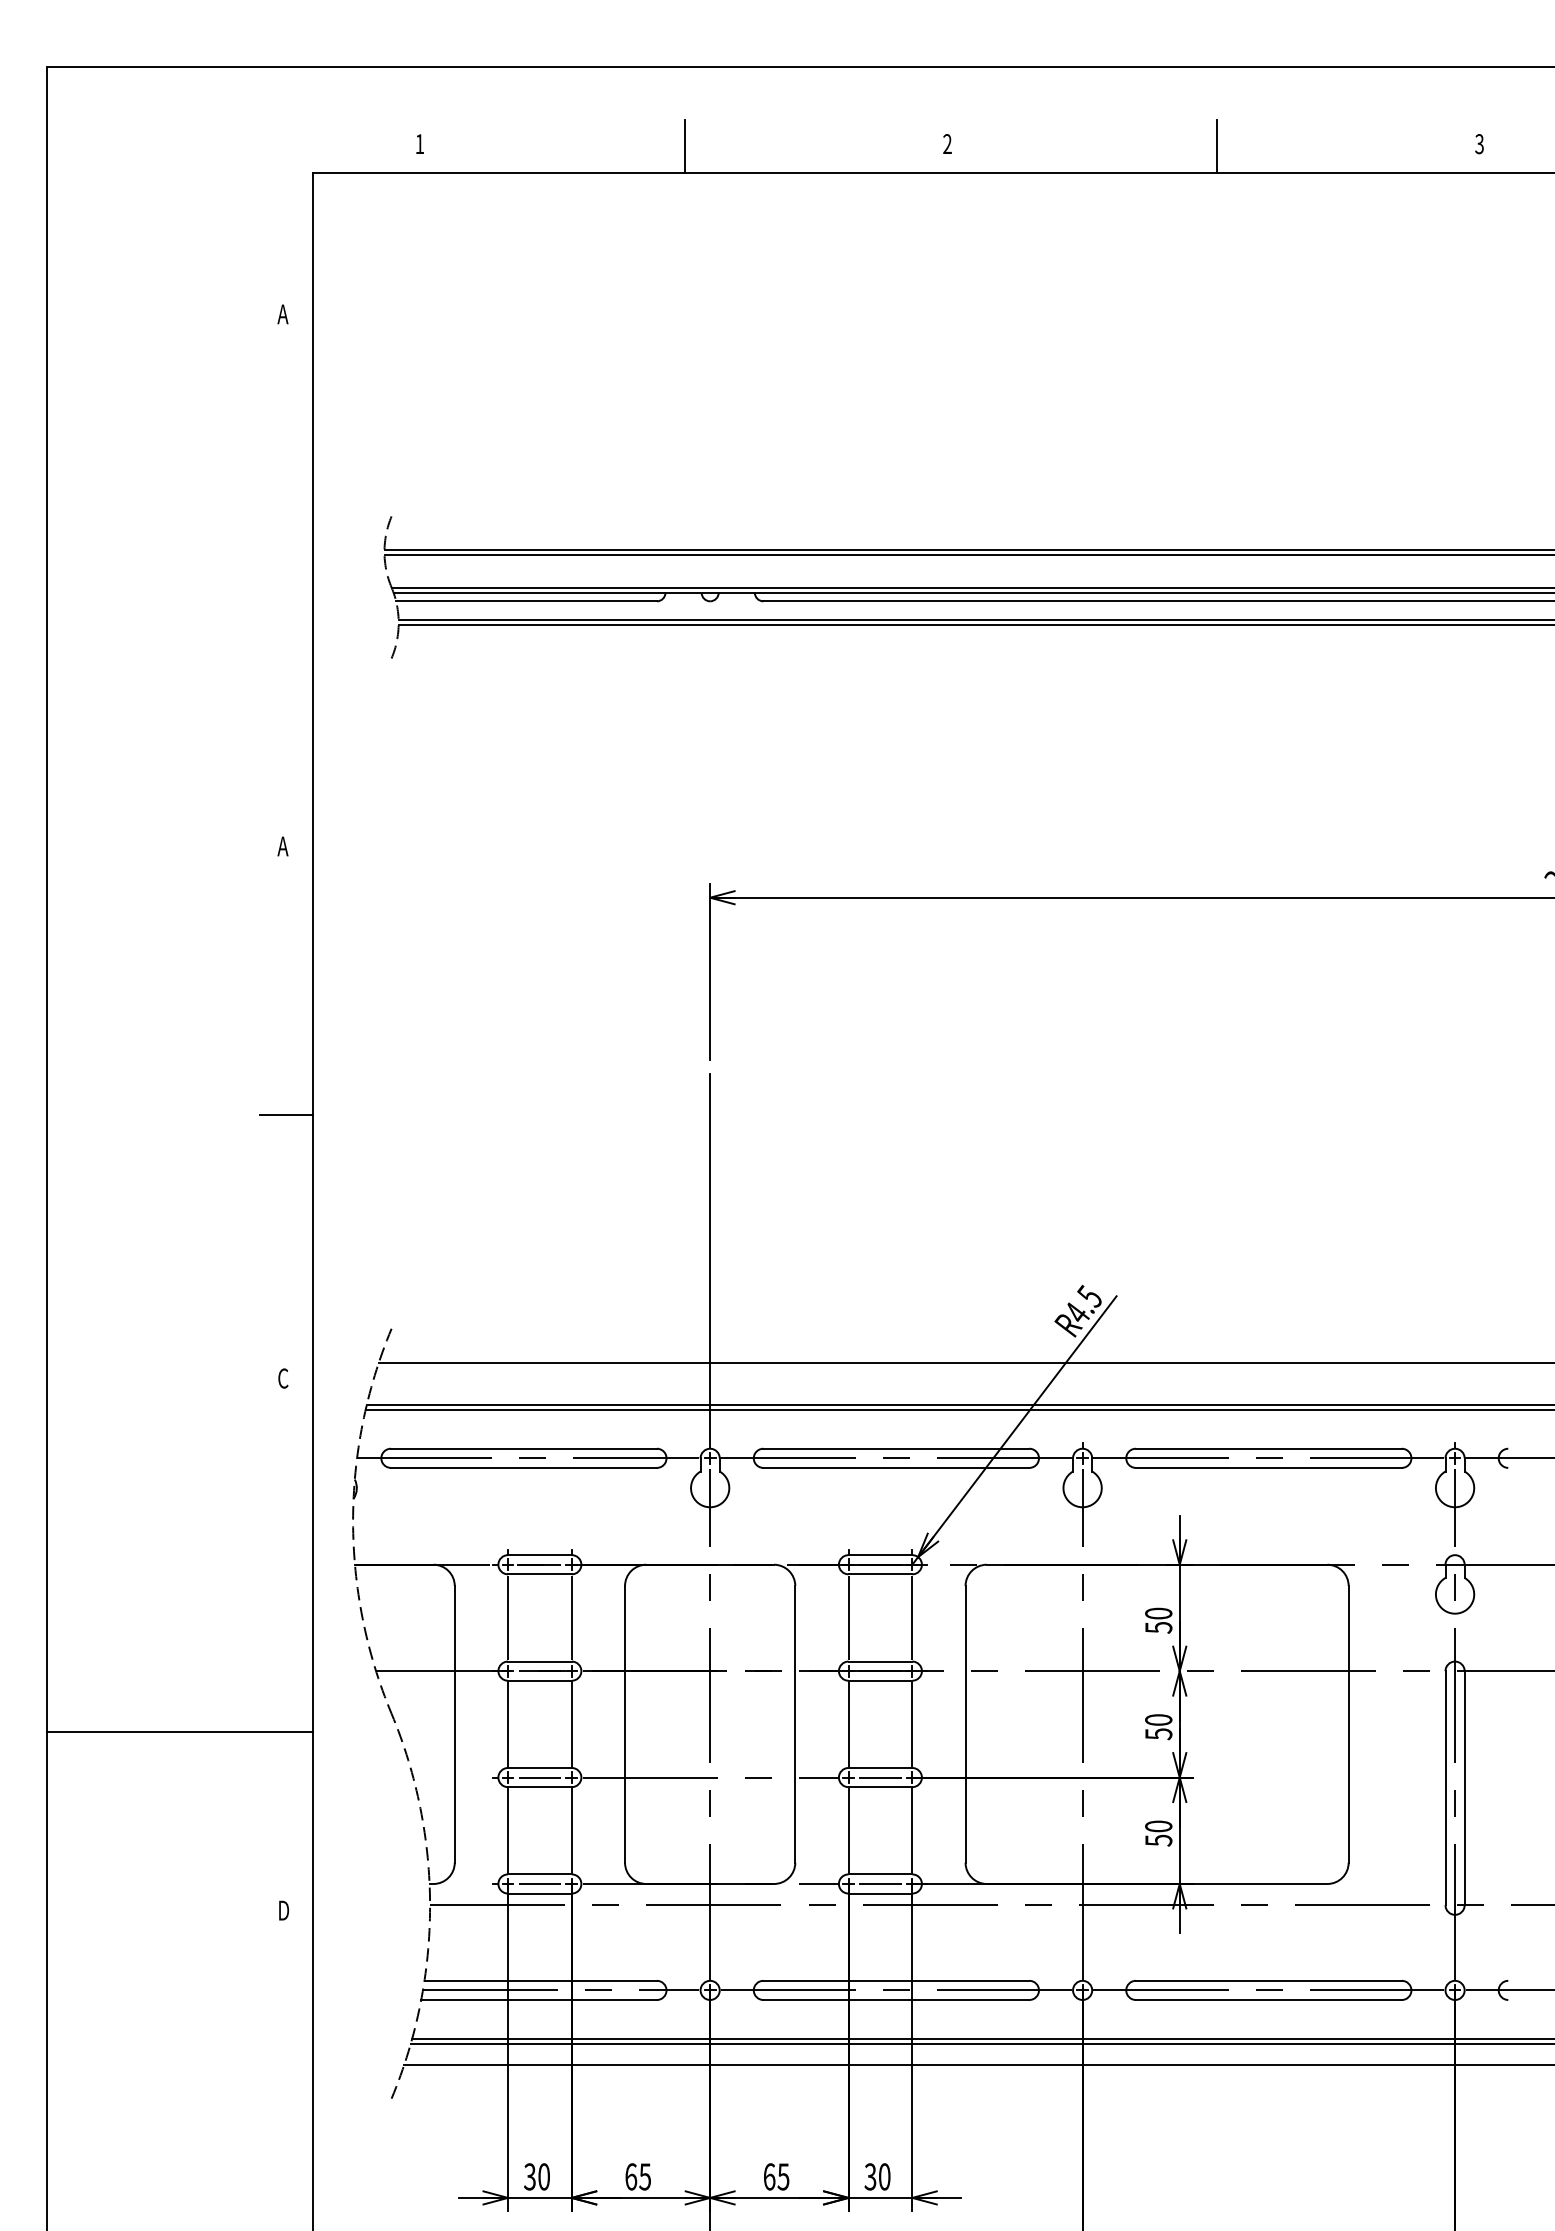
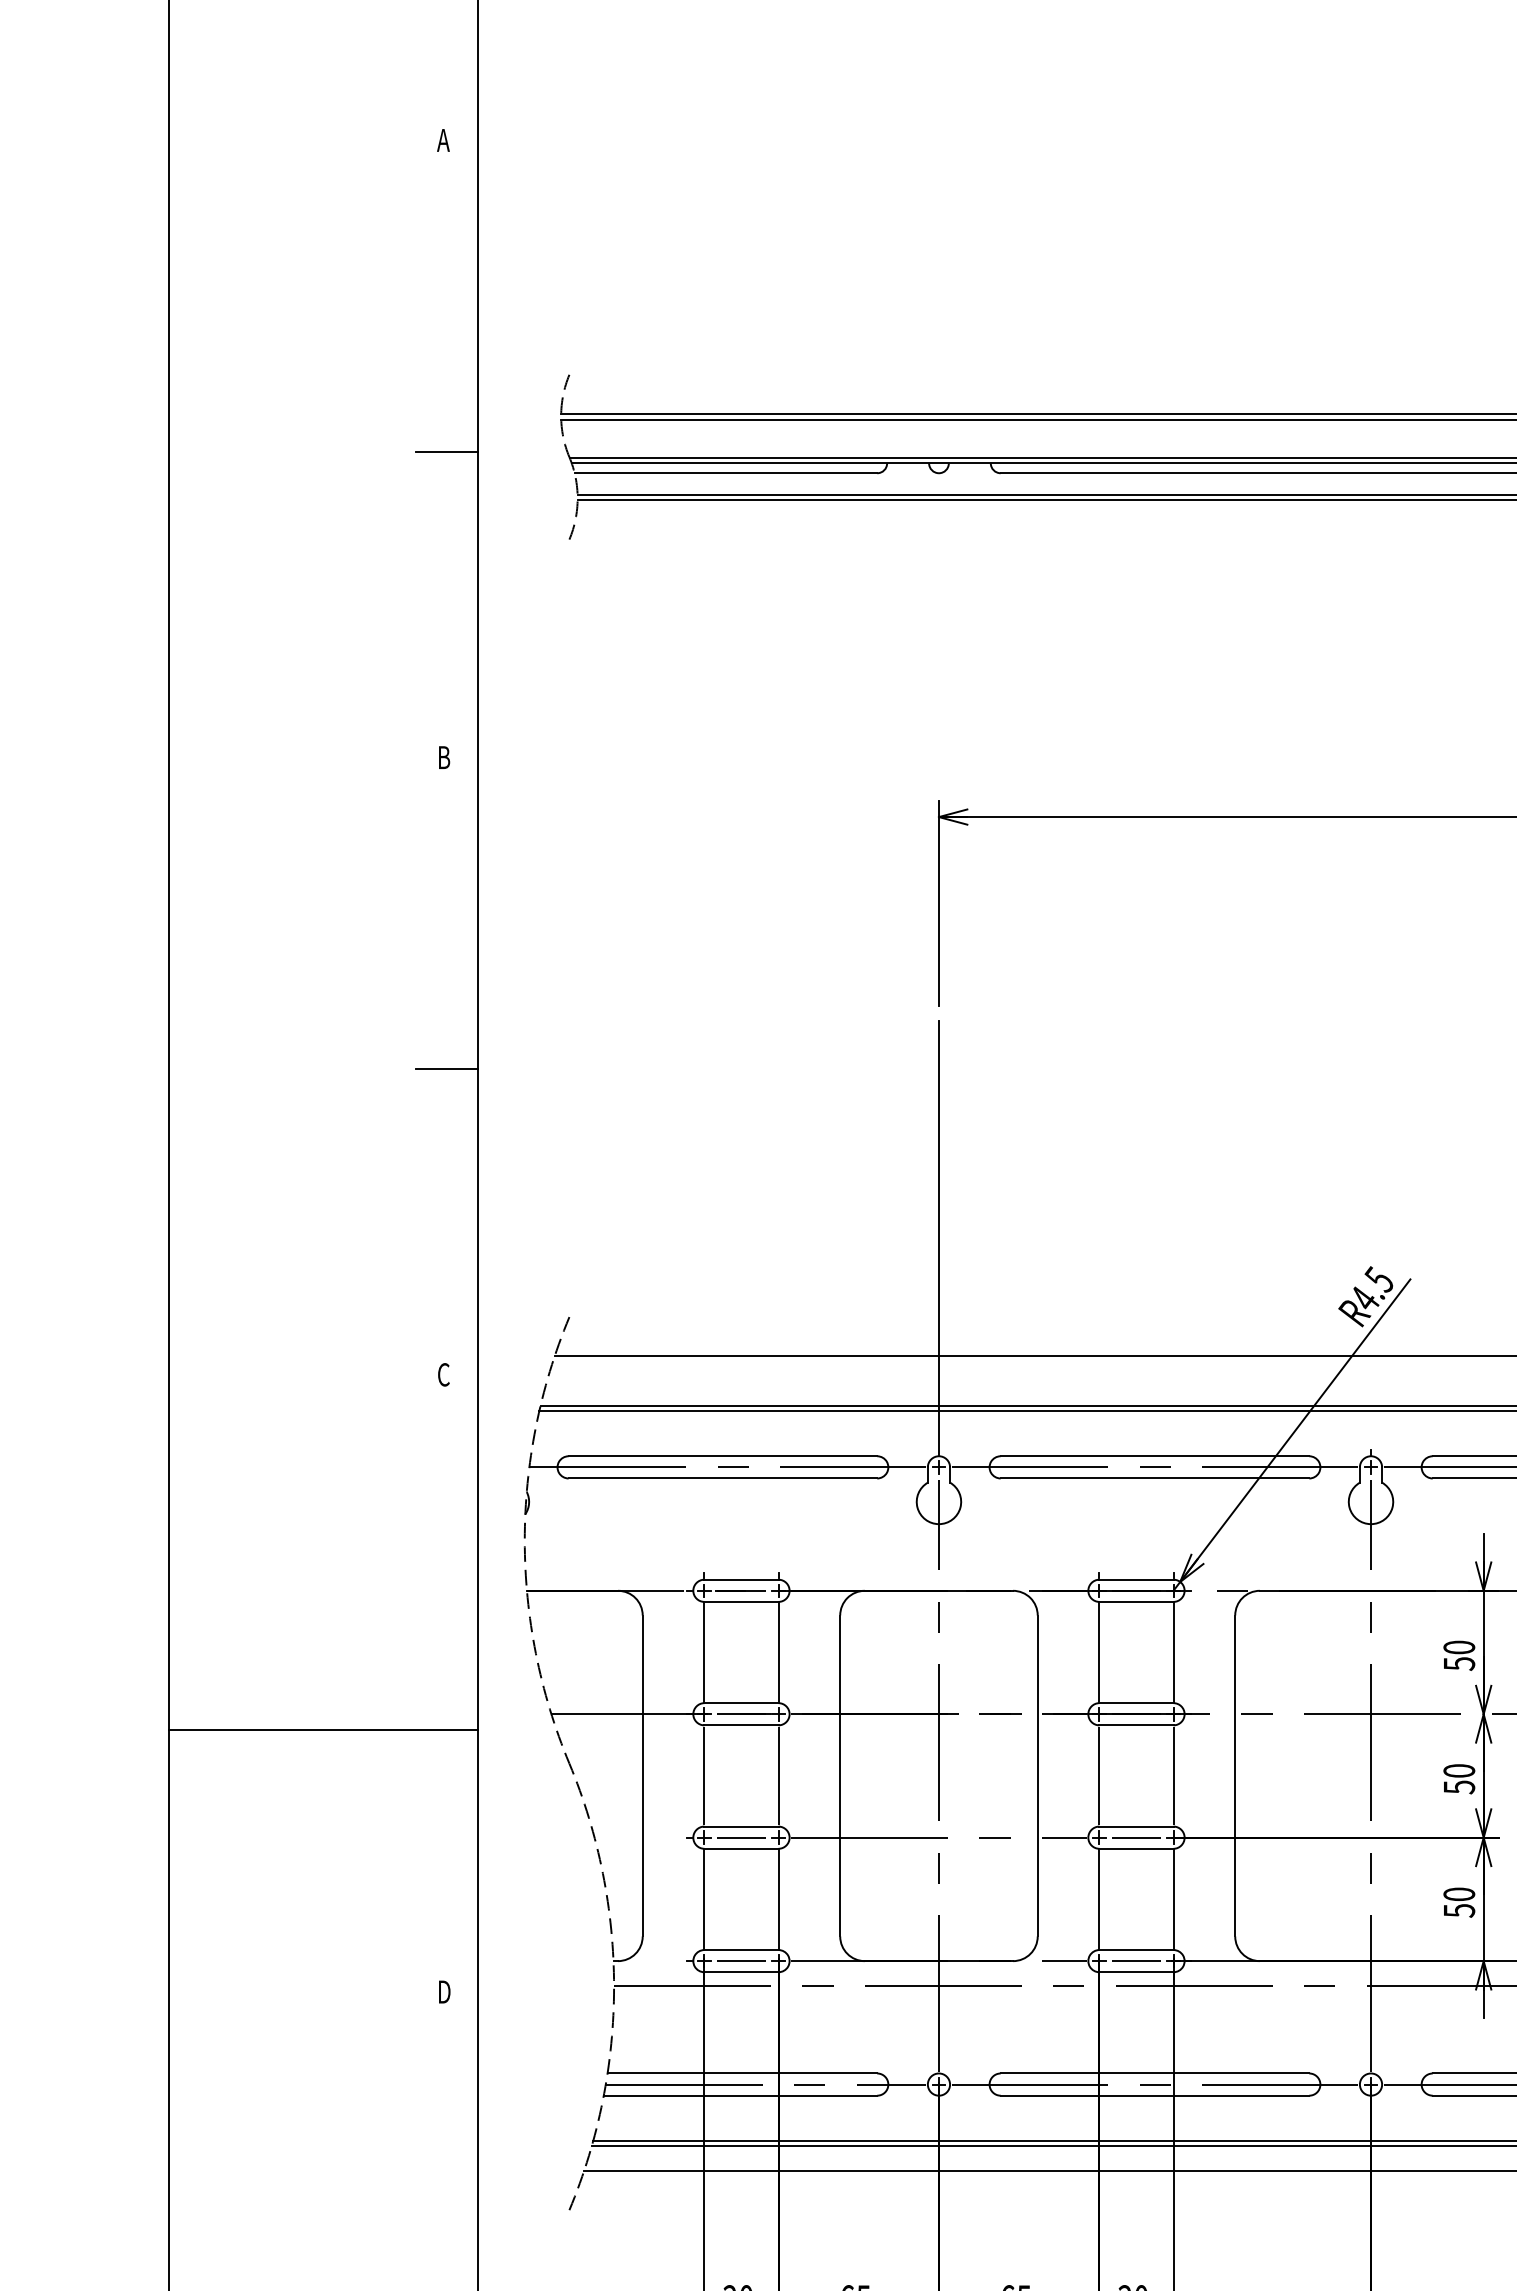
line: (285, 583) -> (446, 452), added
text: (282, 846) -> (442, 757), A -> B
line: (179, 1732) -> (323, 1729), moved

